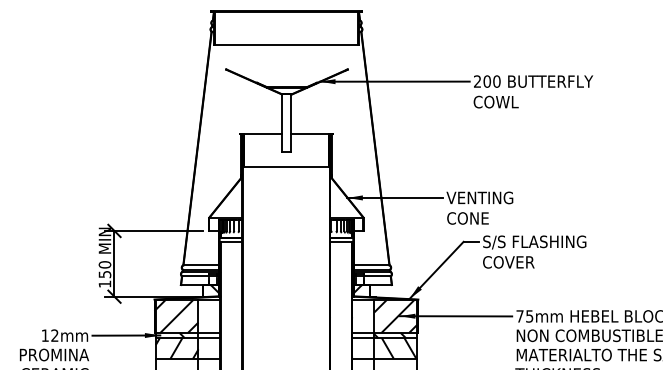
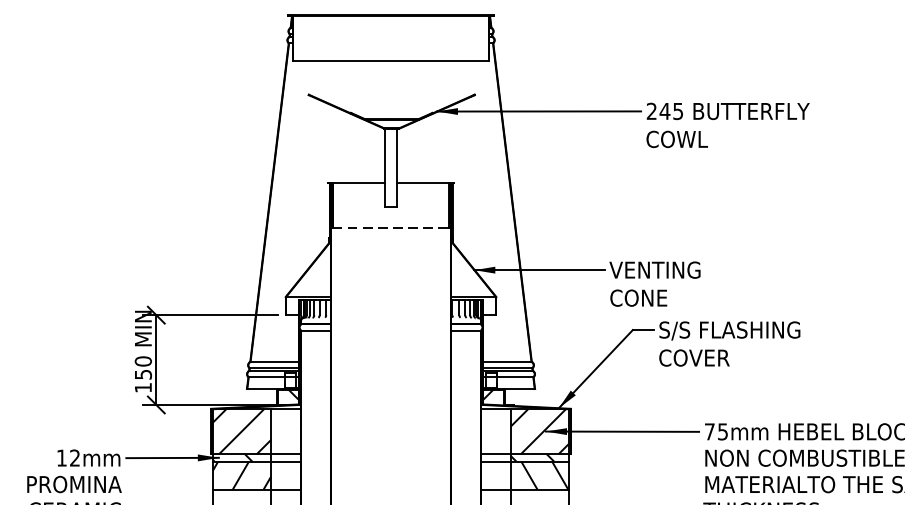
text: (491, 81) -> (670, 111), 200 -> 245
line: (286, 166) -> (391, 227), solid -> dashed

